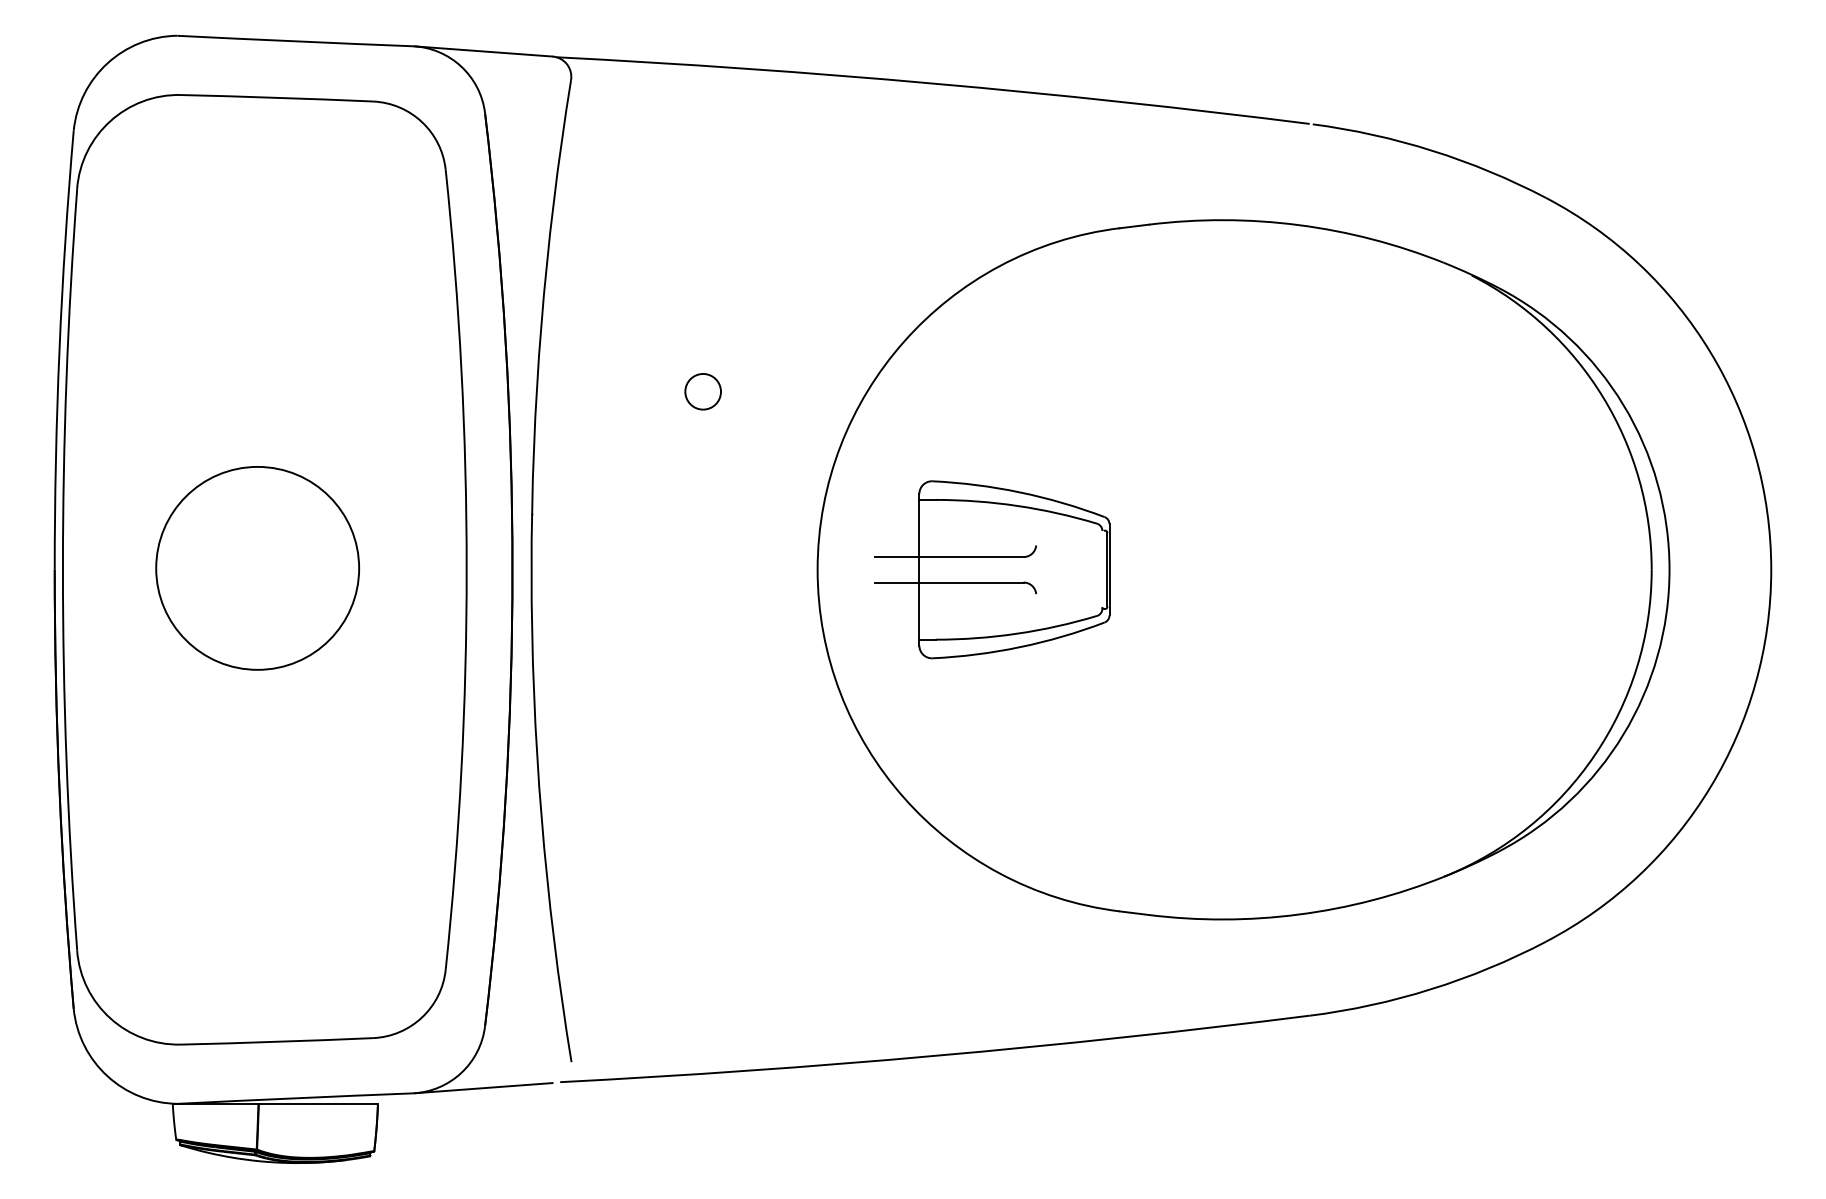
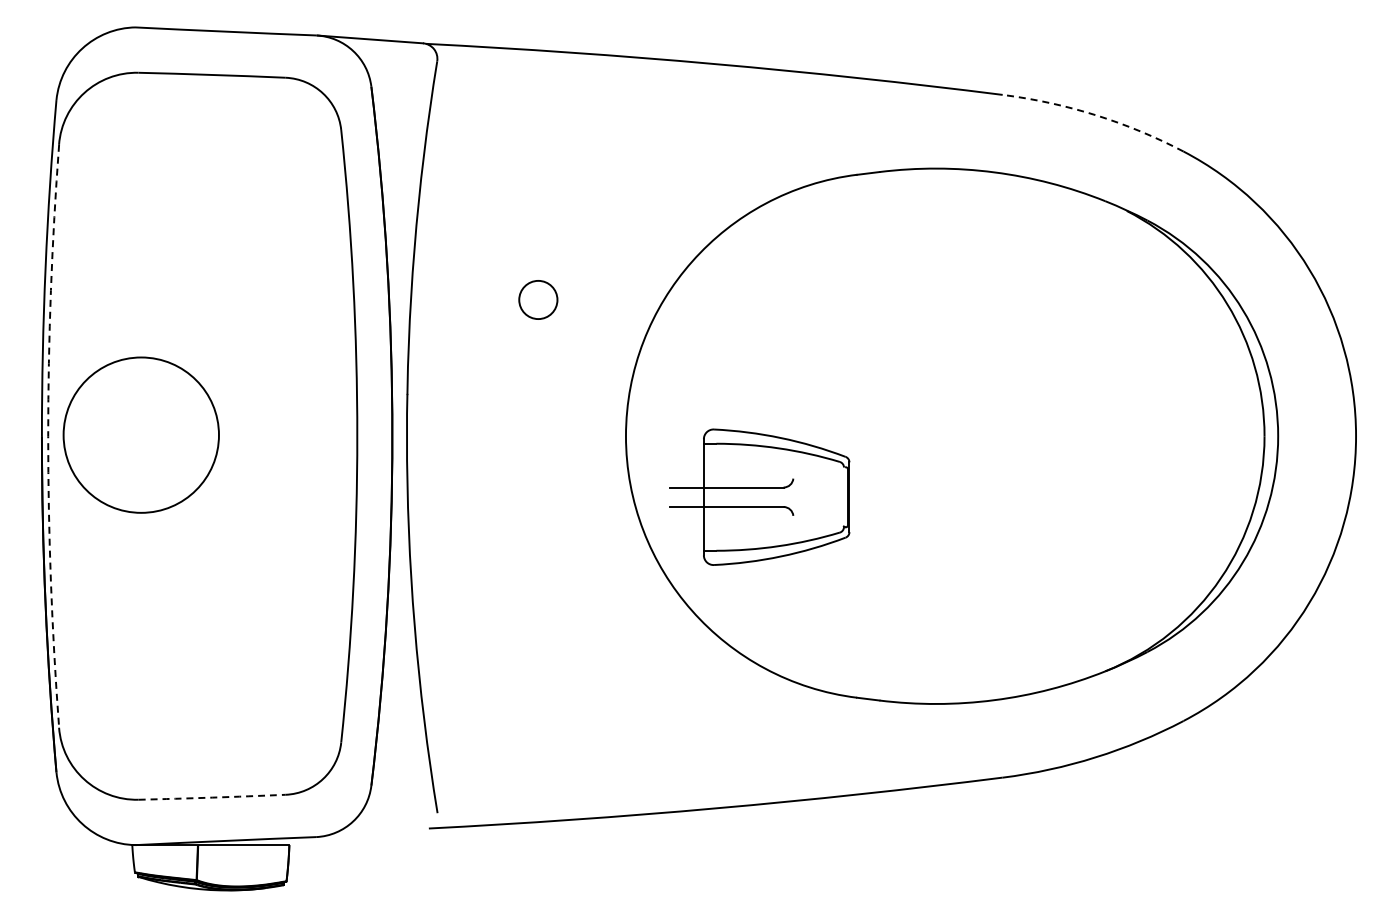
arc: (1432, 150) -> (1096, 115), solid -> dashed
circle: (703, 391) -> (538, 299), size x1.4
circle: (256, 567) -> (140, 434), moved
part: (992, 568) -> (759, 496), moved
arc: (63, 570) -> (48, 436), solid -> dashed
arc: (277, 1041) -> (212, 797), solid -> dashed
line: (483, 1088) -> (370, 833), removed

